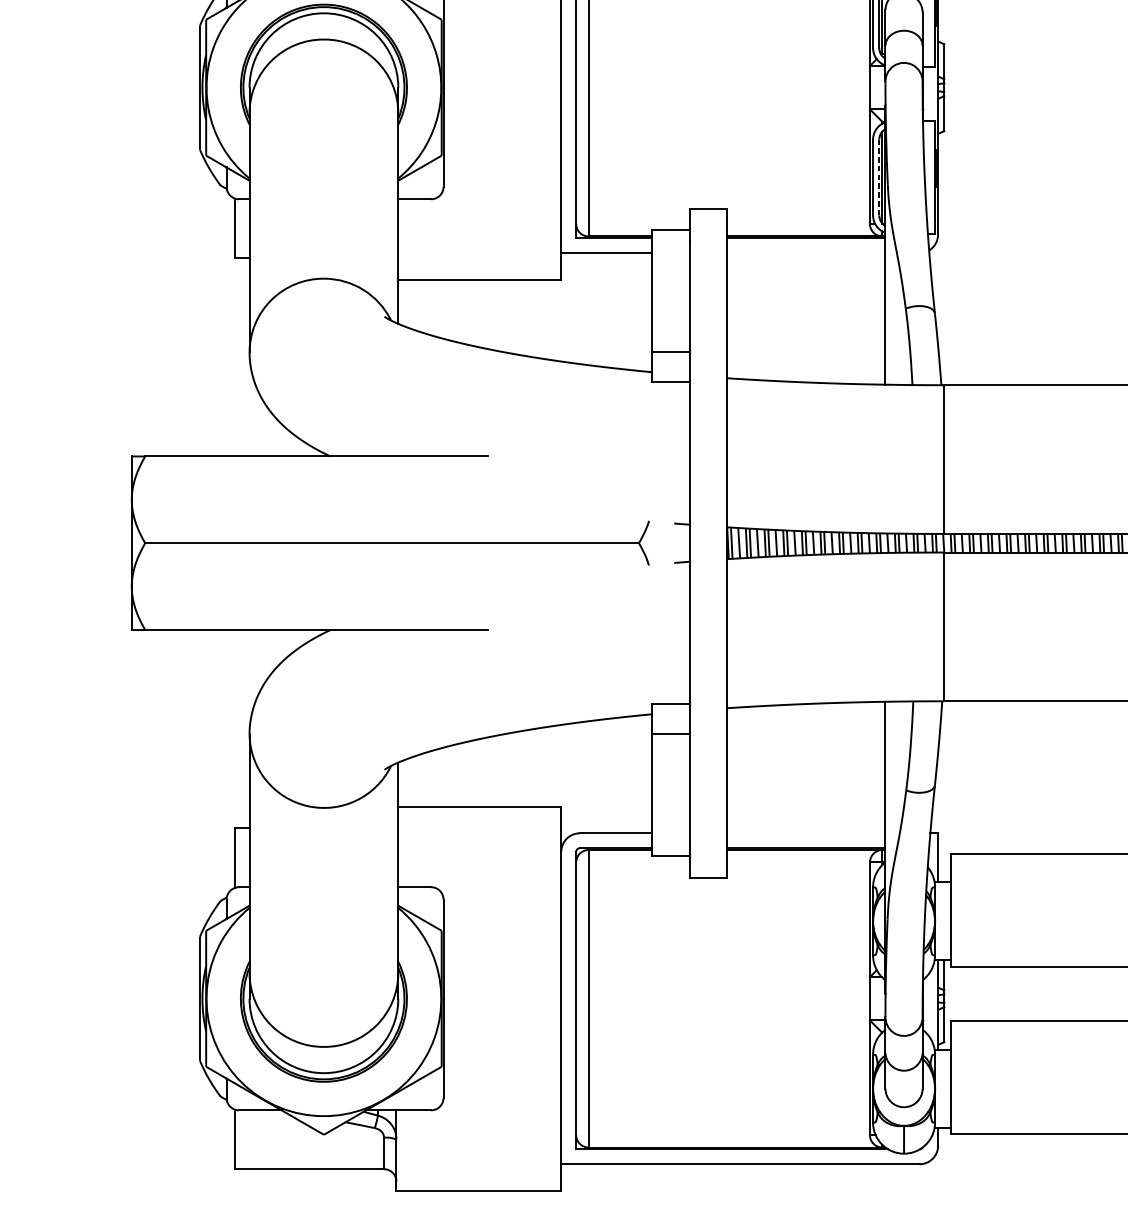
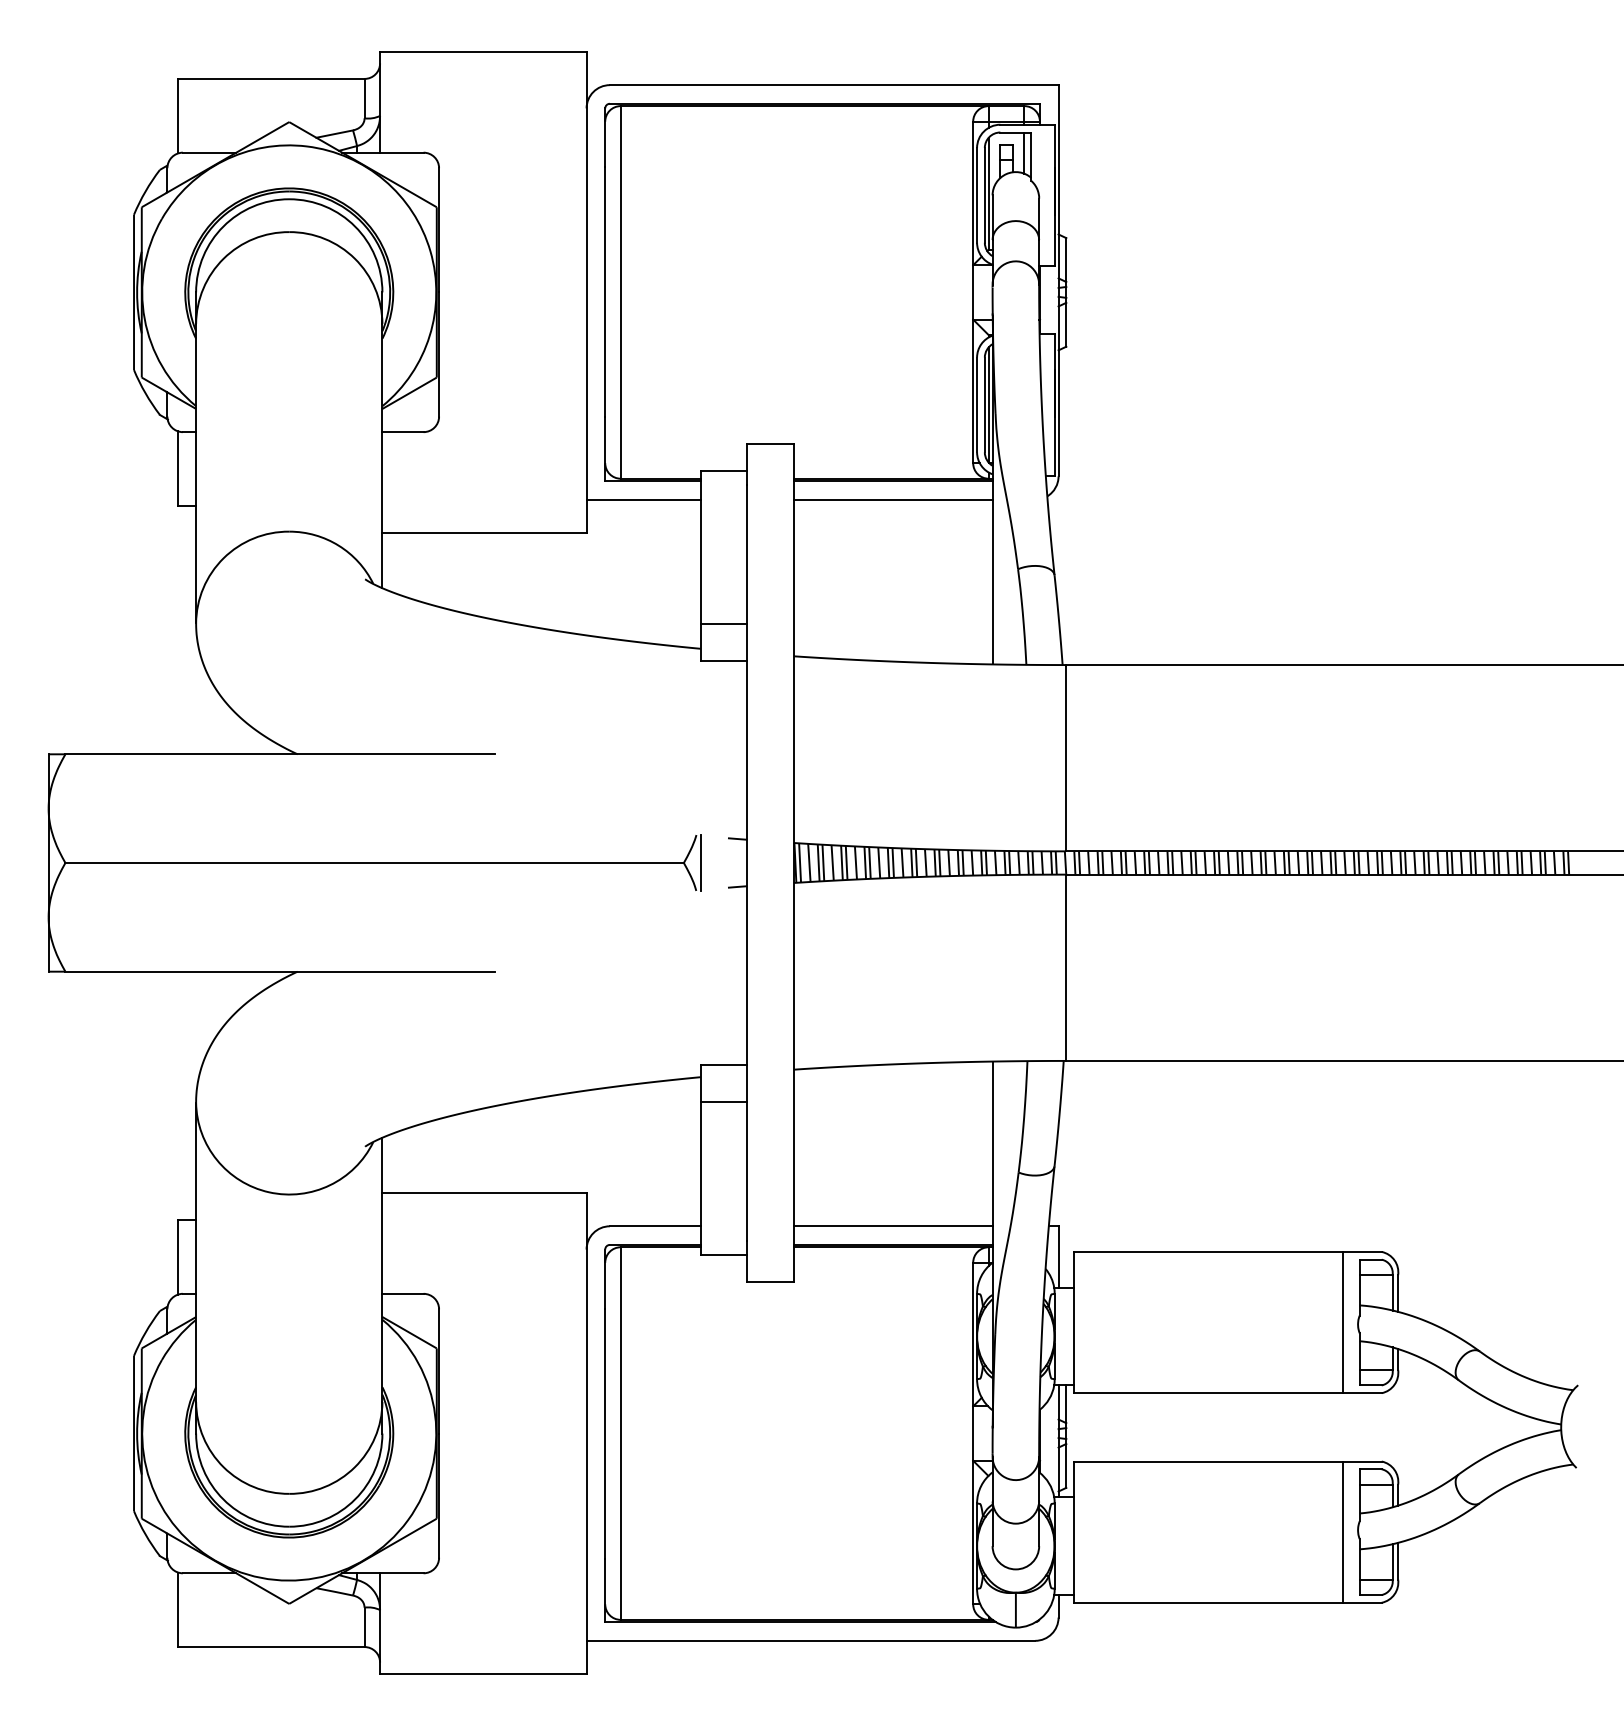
line: (879, 177) -> (984, 404), dashed -> solid
line: (805, 253) -> (892, 499), added
line: (652, 542) -> (700, 862), added
line: (805, 833) -> (892, 1226), added

